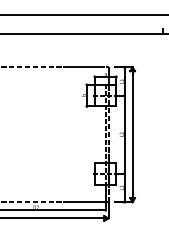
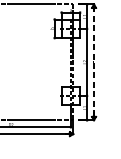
line: (132, 134) -> (93, 62), solid -> dashed

